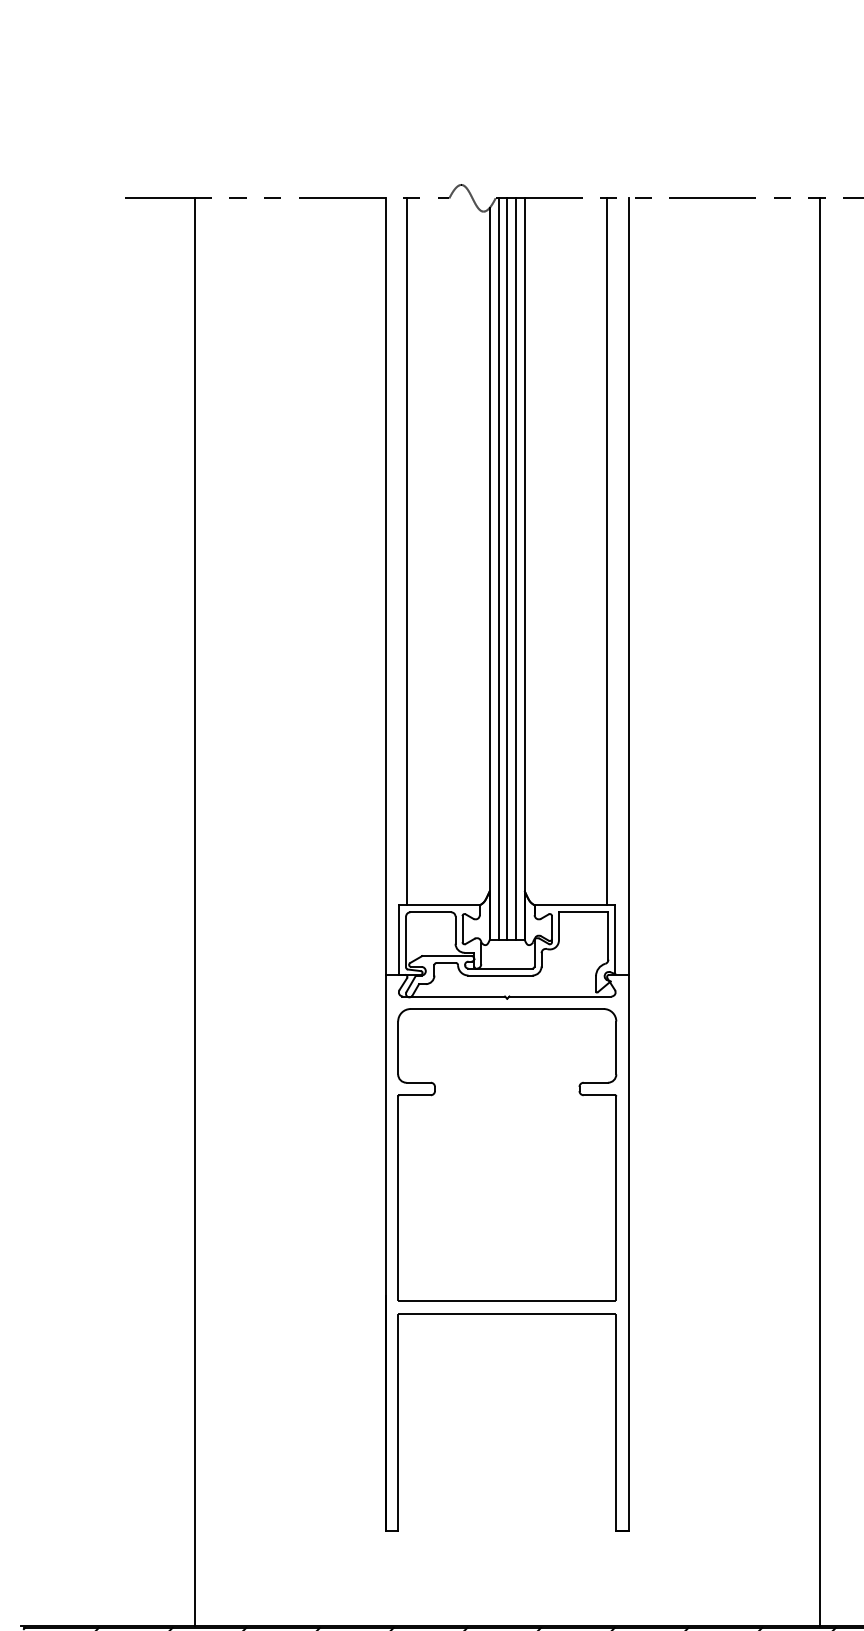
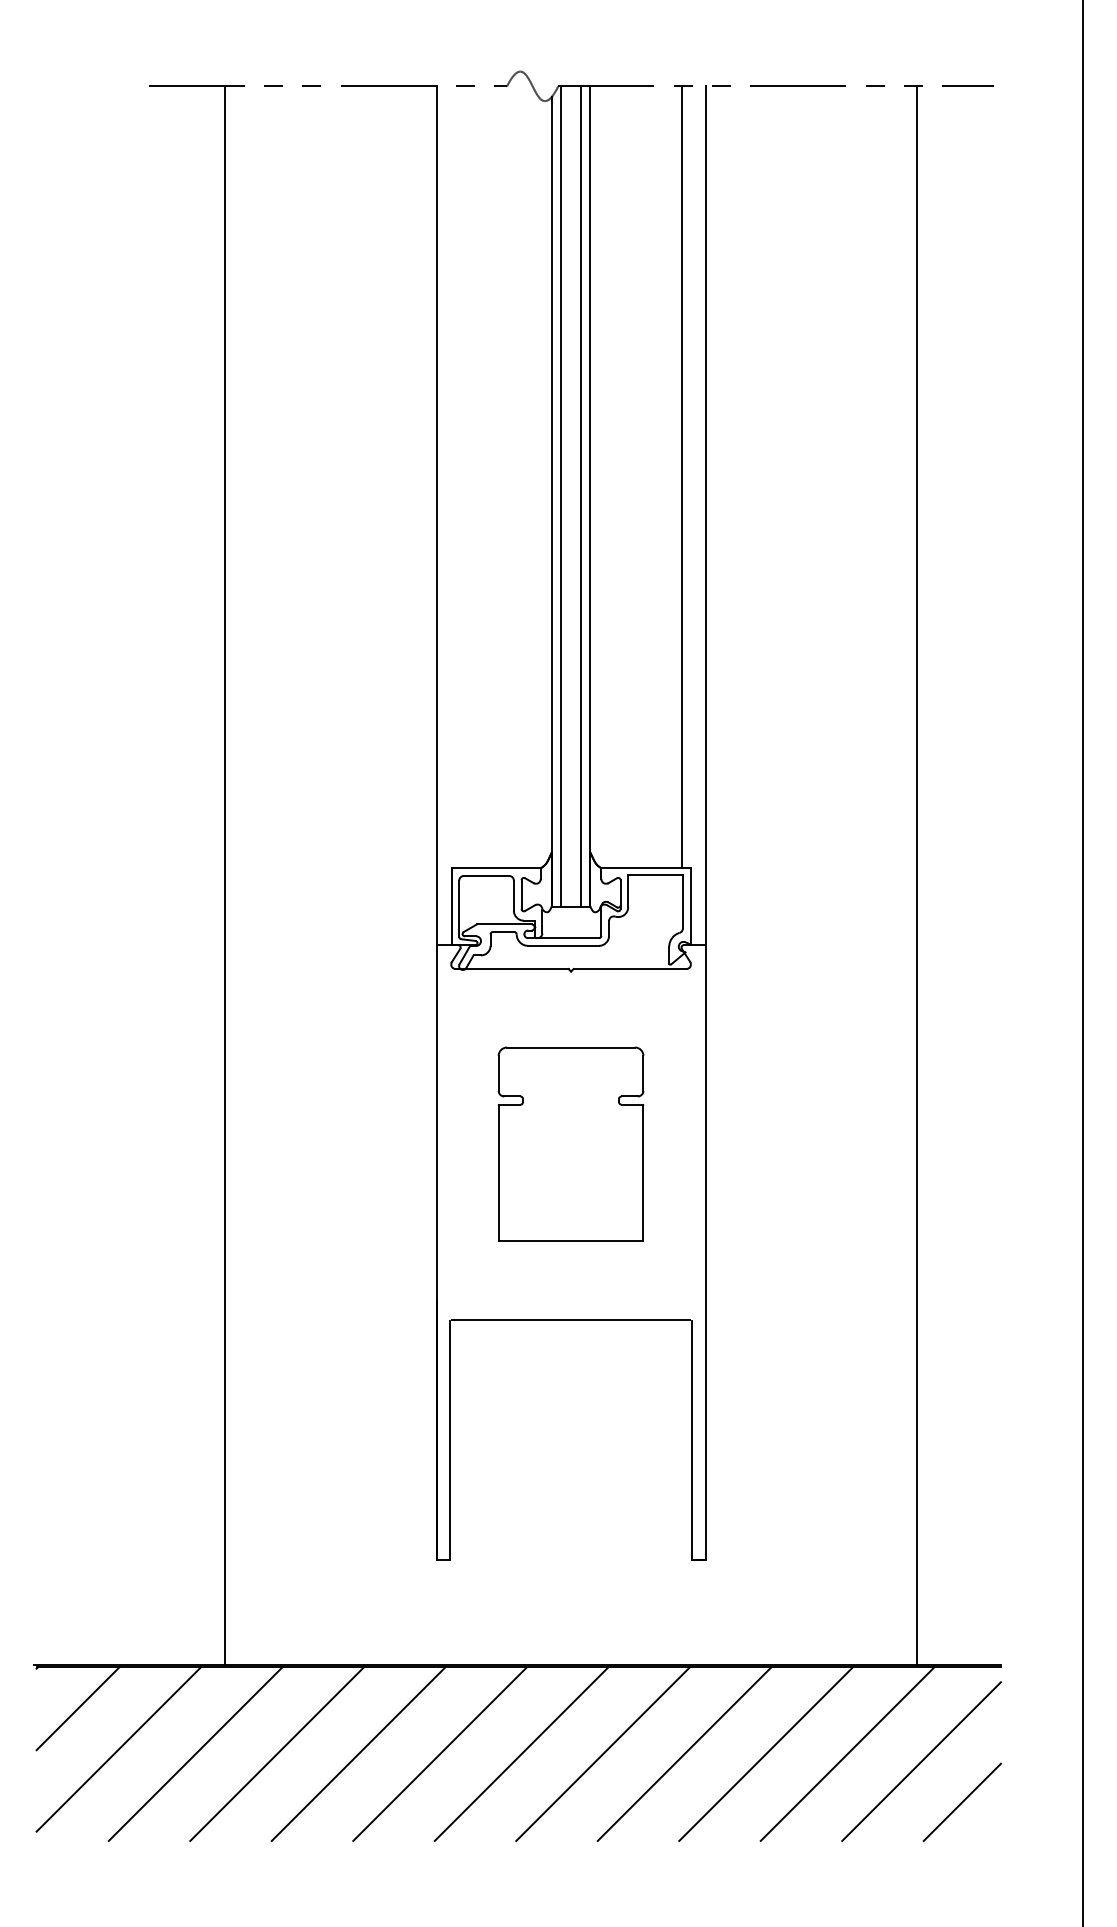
line: (407, 551) -> (460, 477), removed
line: (507, 569) -> (571, 496), removed
part: (506, 1155) -> (570, 1144), size x0.6

